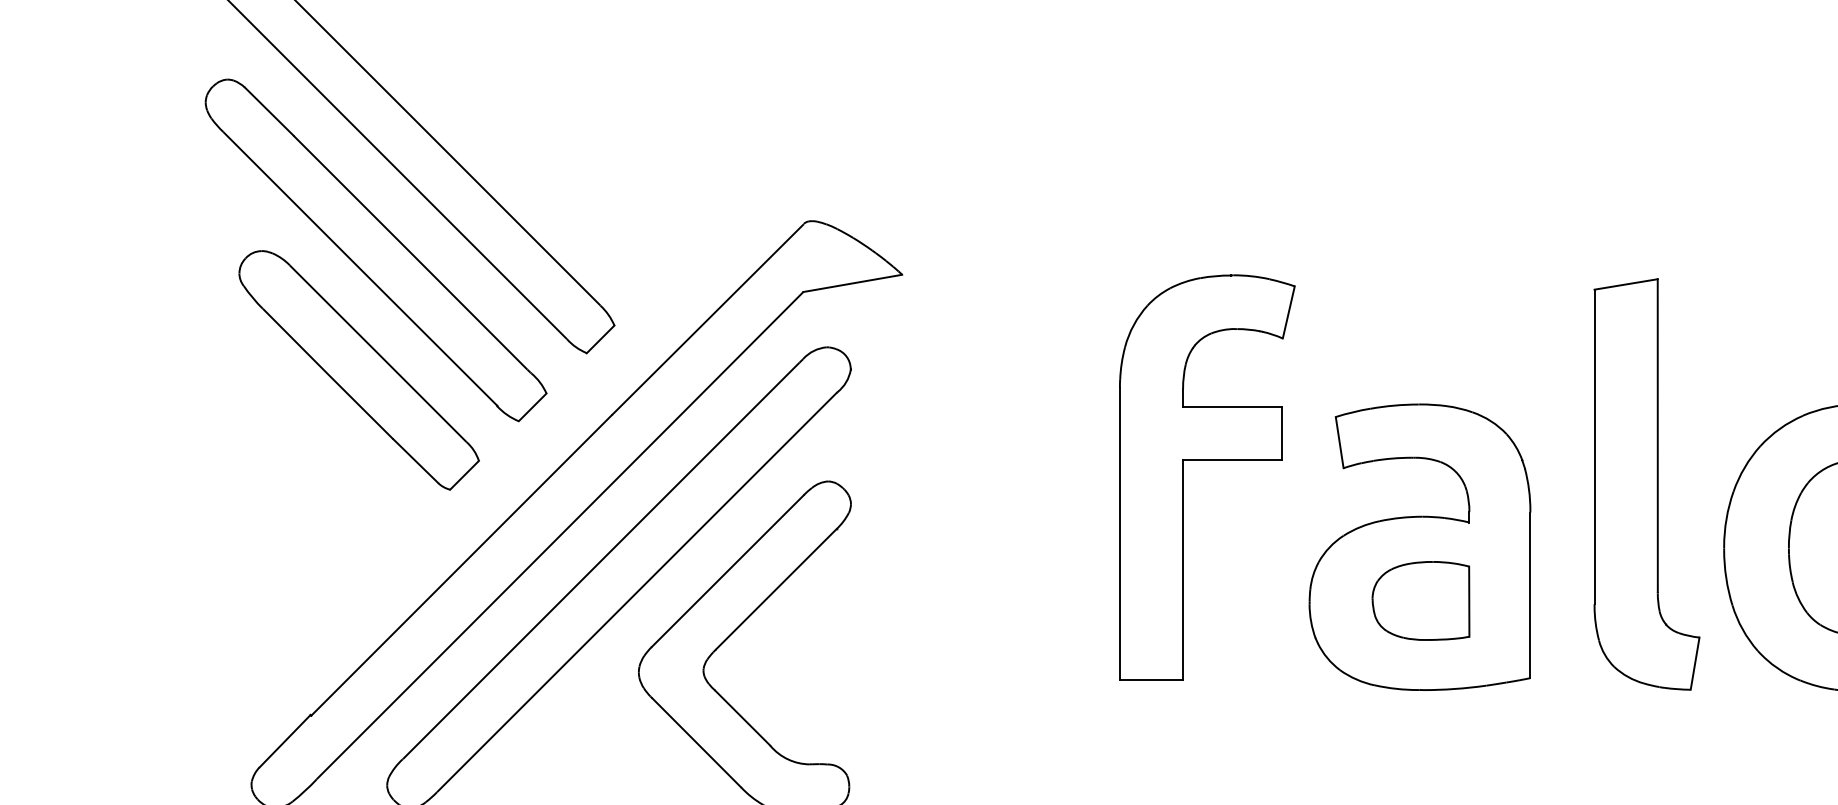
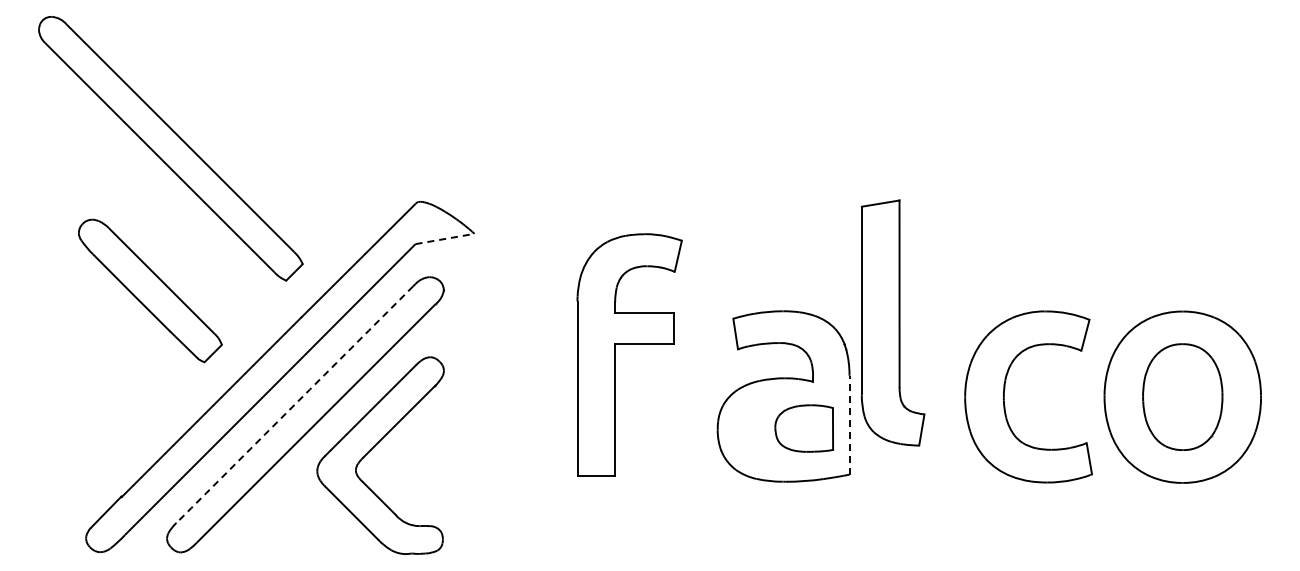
part: (376, 250) -> (160, 219), removed
line: (853, 282) -> (445, 238), solid -> dashed
part: (1207, 460) -> (629, 344), moved
part: (1645, 483) -> (892, 322), moved
arc: (600, 560) -> (294, 404), solid -> dashed
line: (1530, 594) -> (849, 424), solid -> dashed
part: (1419, 600) -> (803, 428), moved

